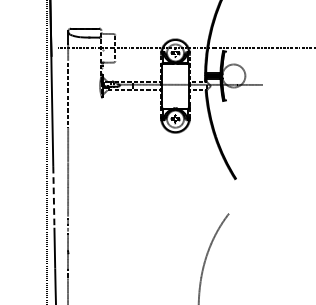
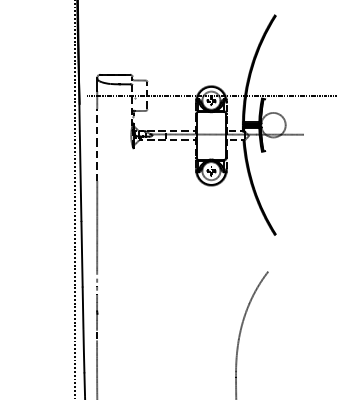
line: (54, 197) -> (82, 254), dashed -> solid

